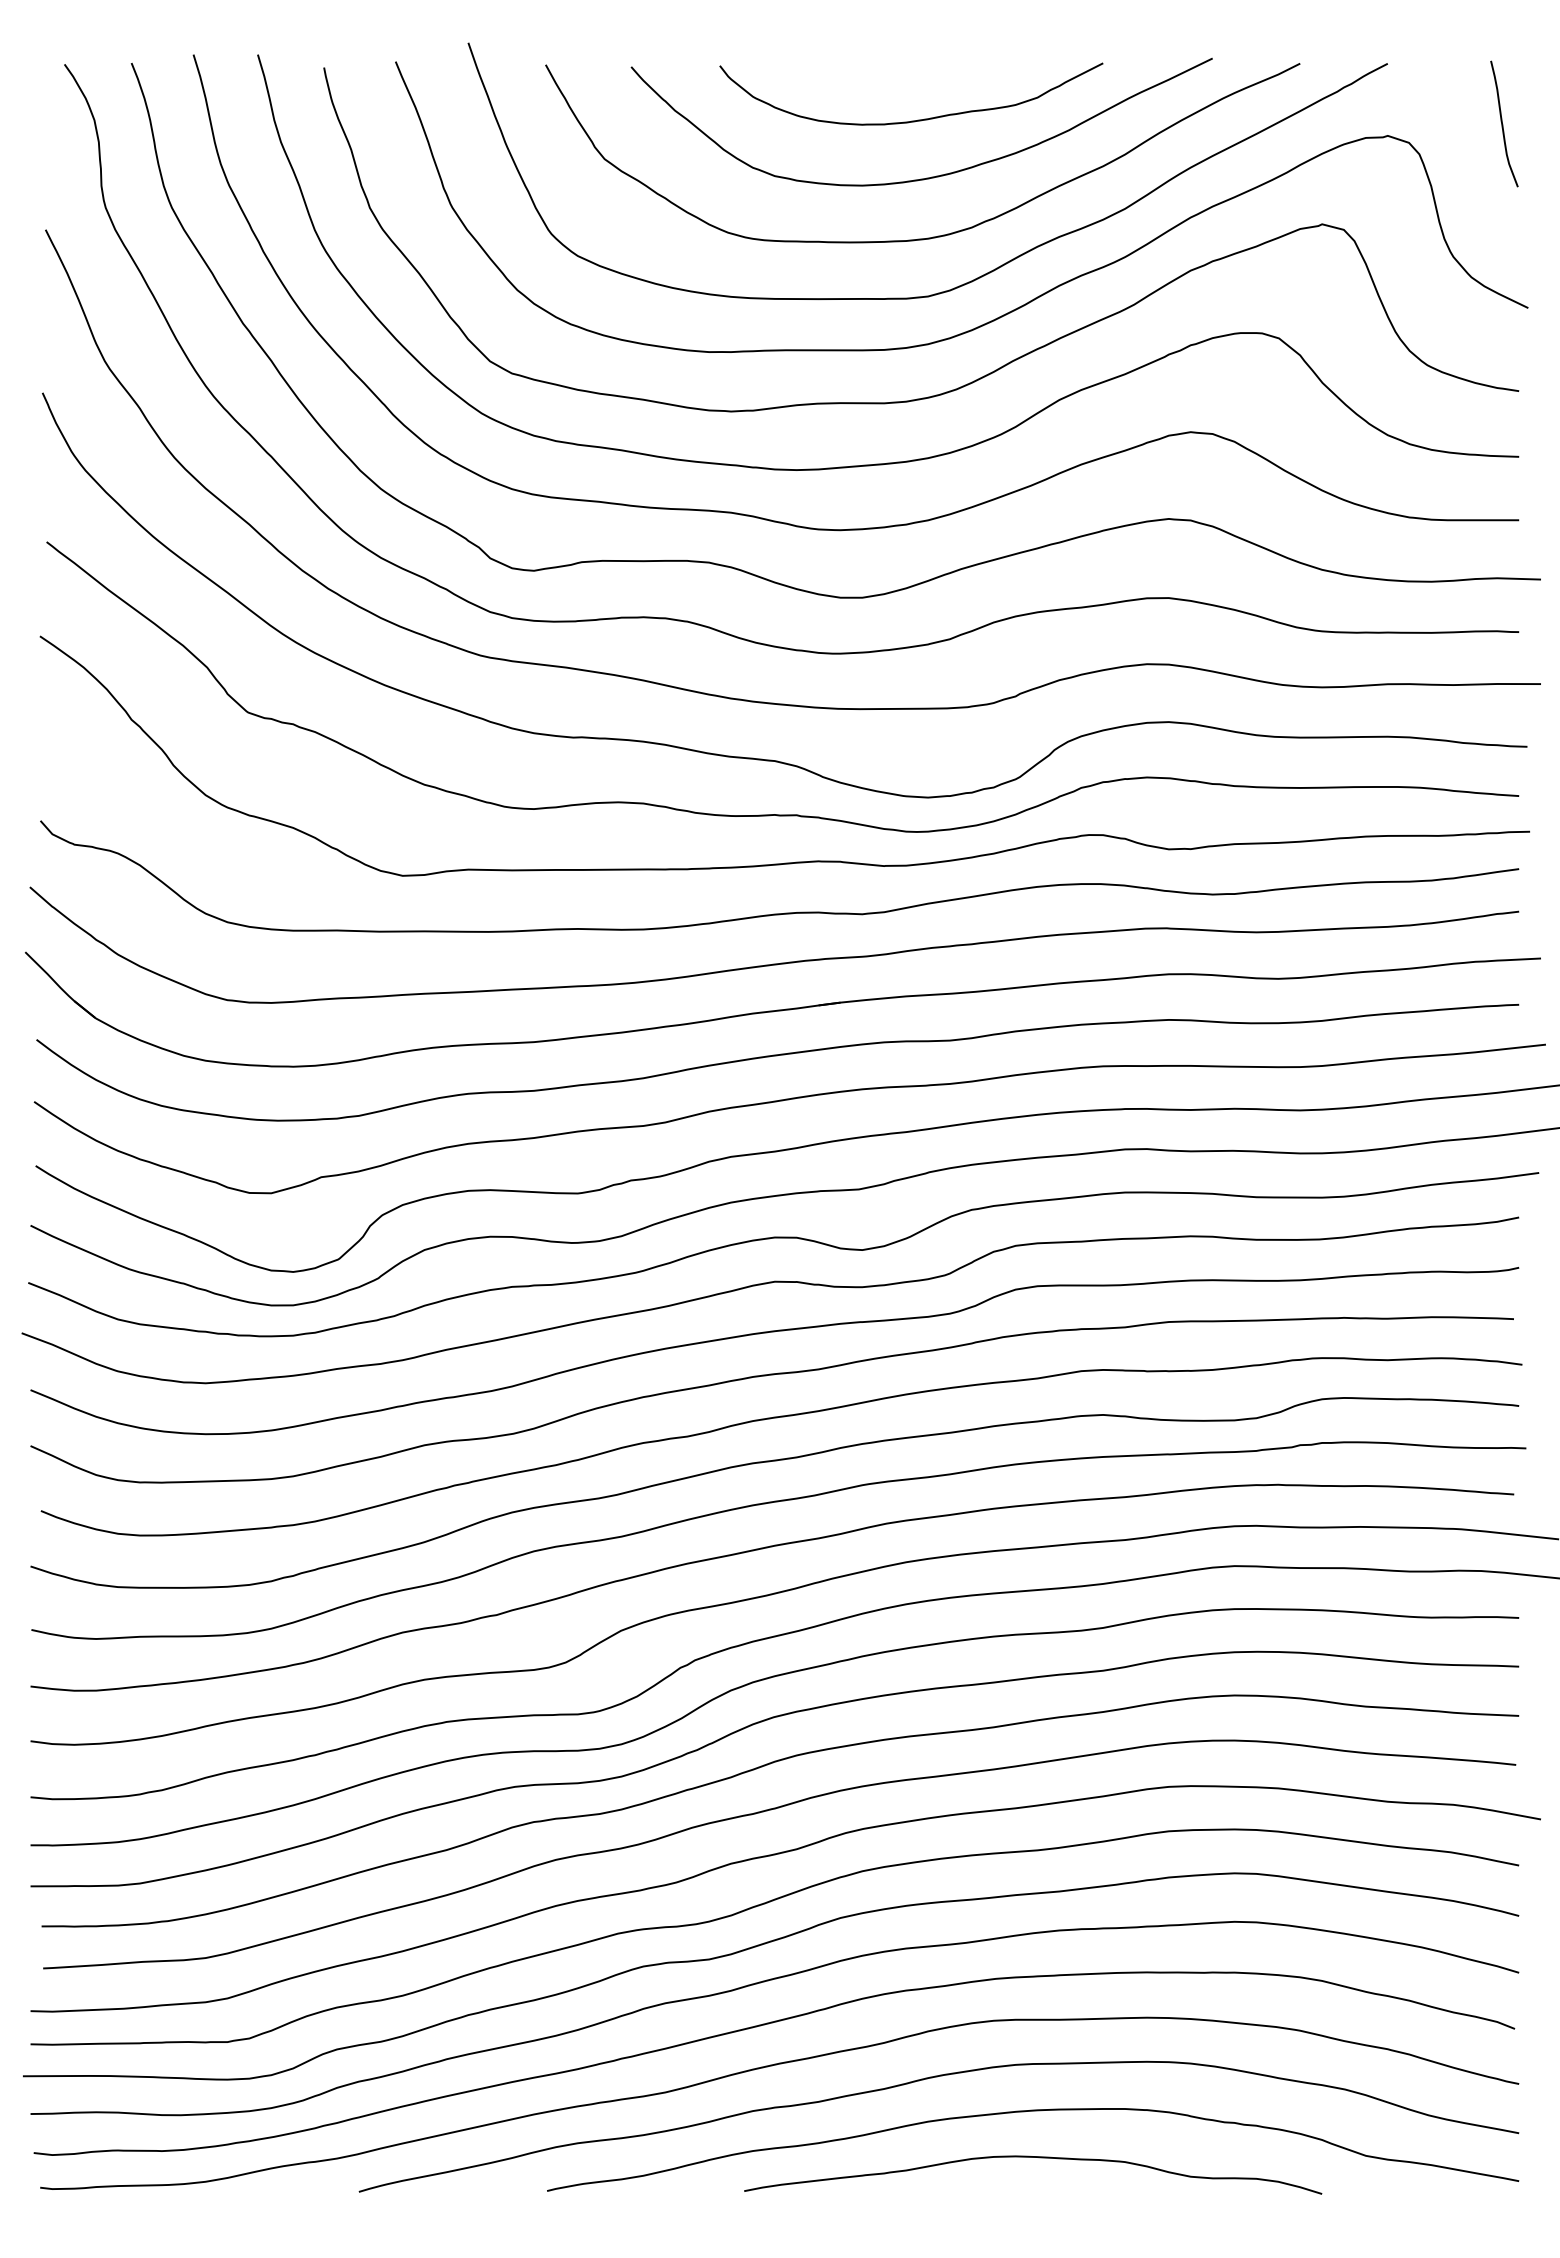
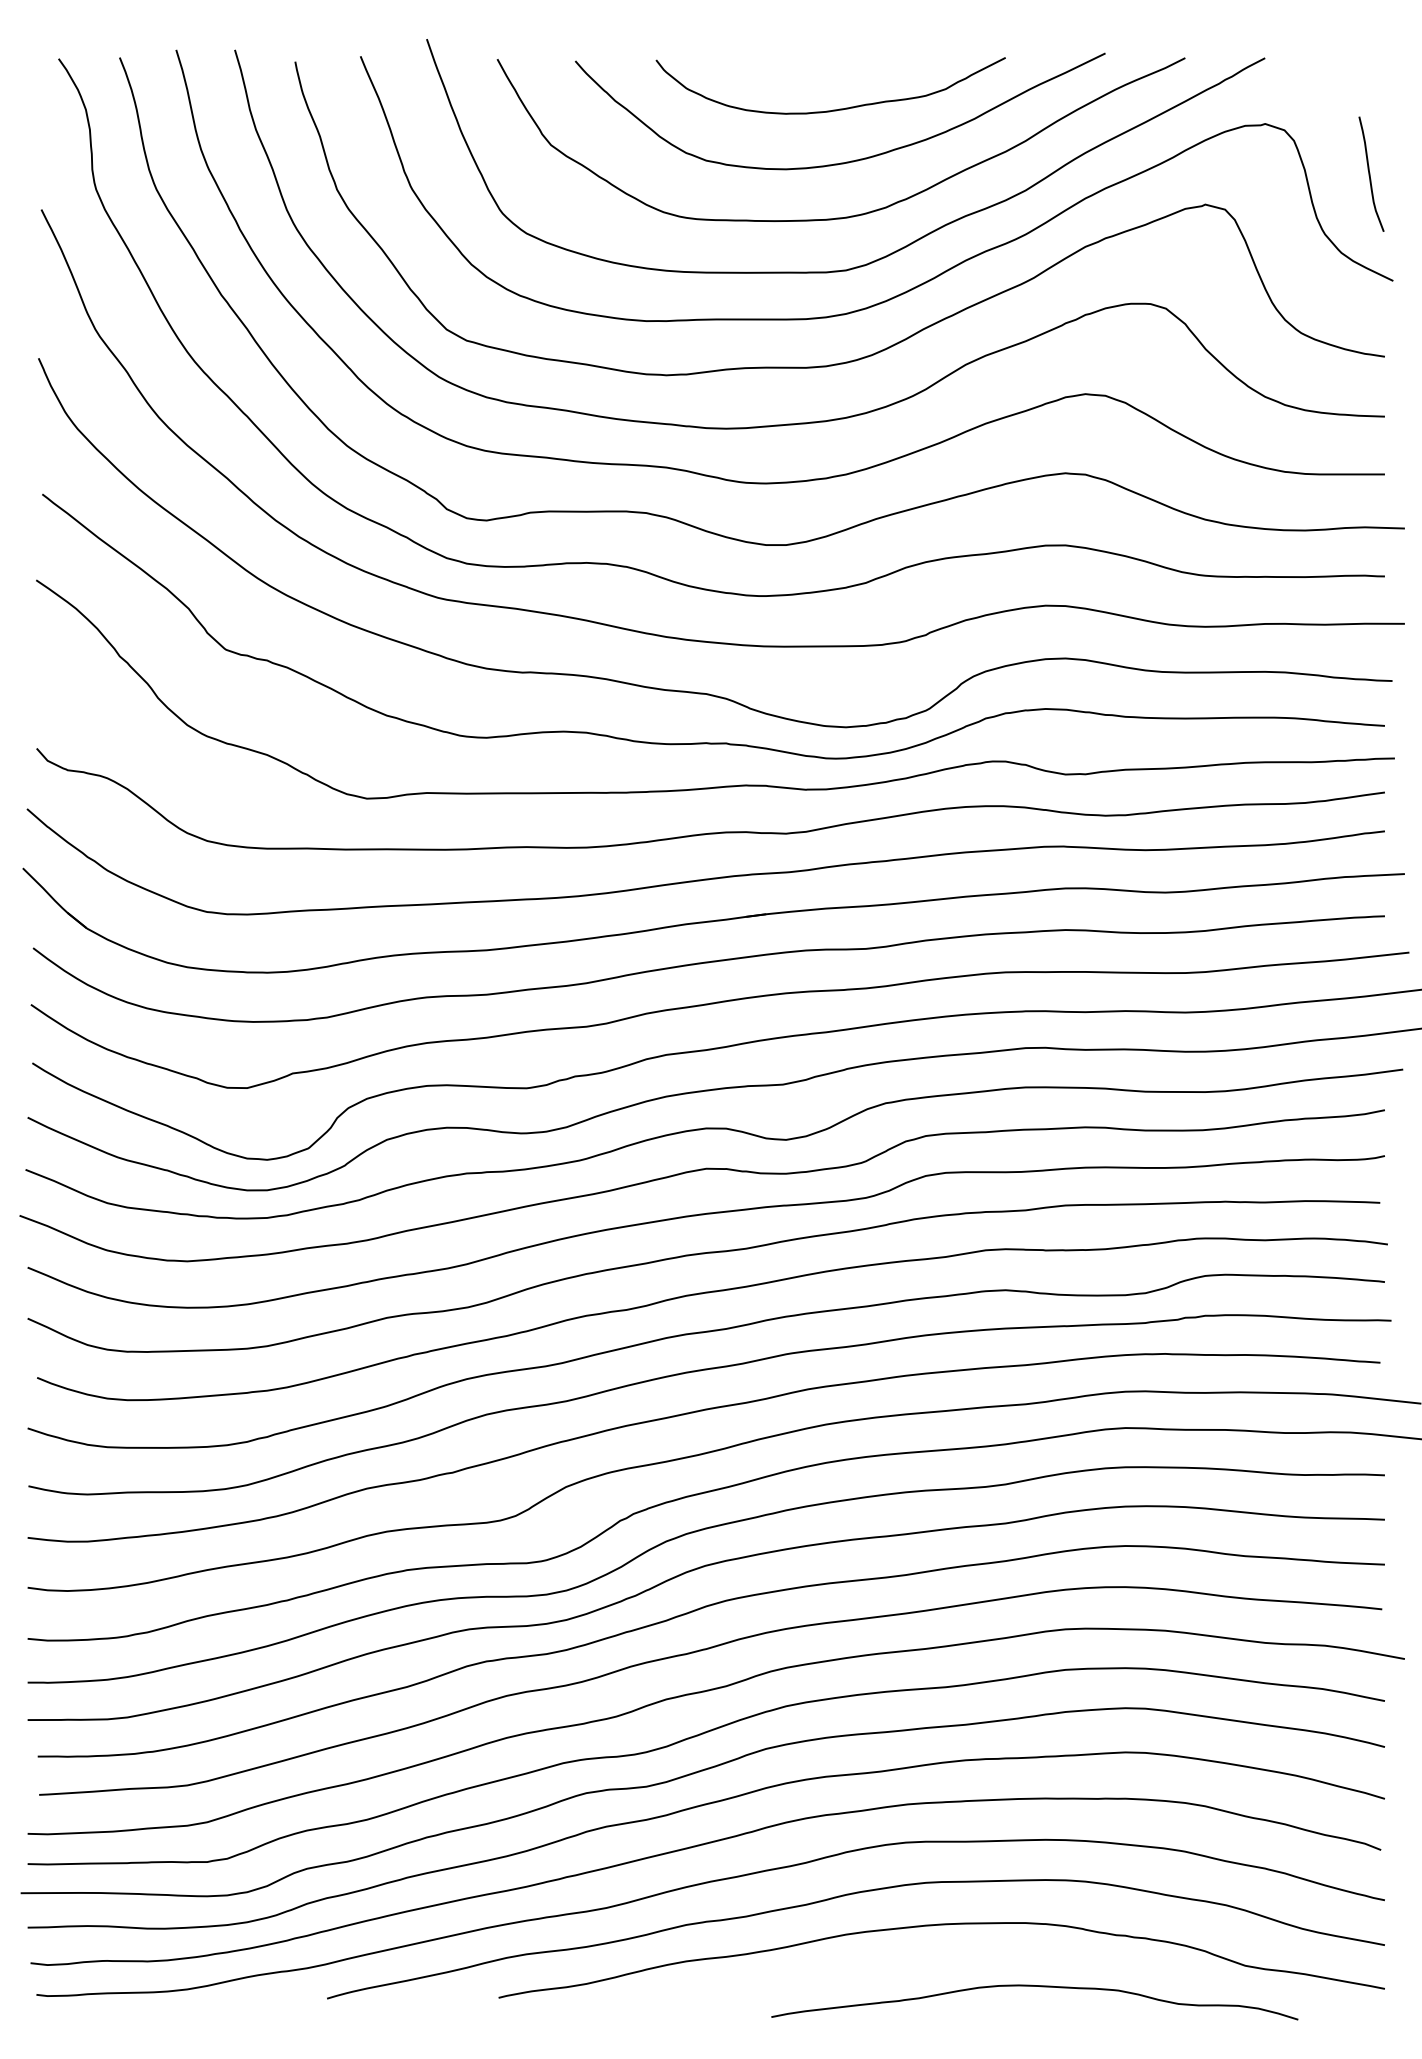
curve: (1503, 124) -> (1370, 174), moved
curve: (1033, 2157) -> (1035, 1986), moved

